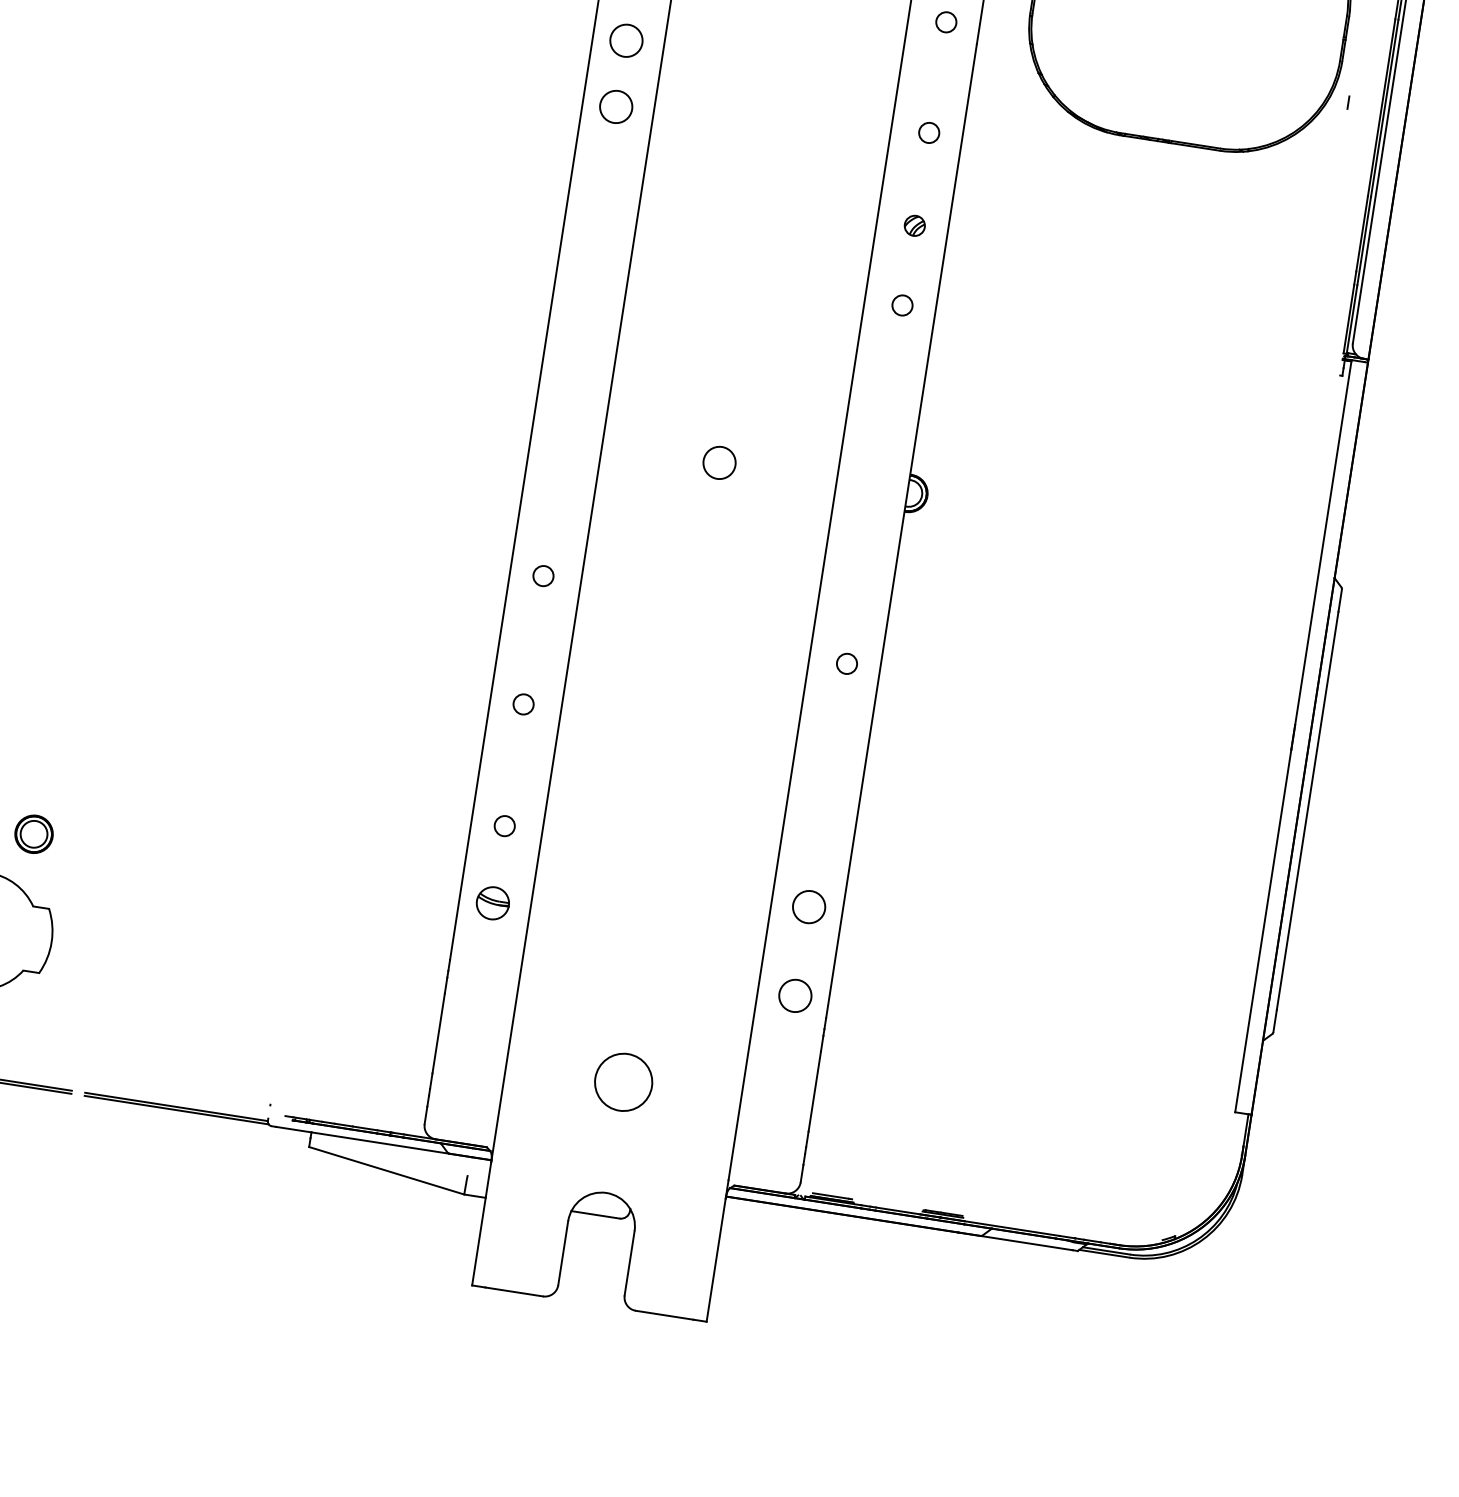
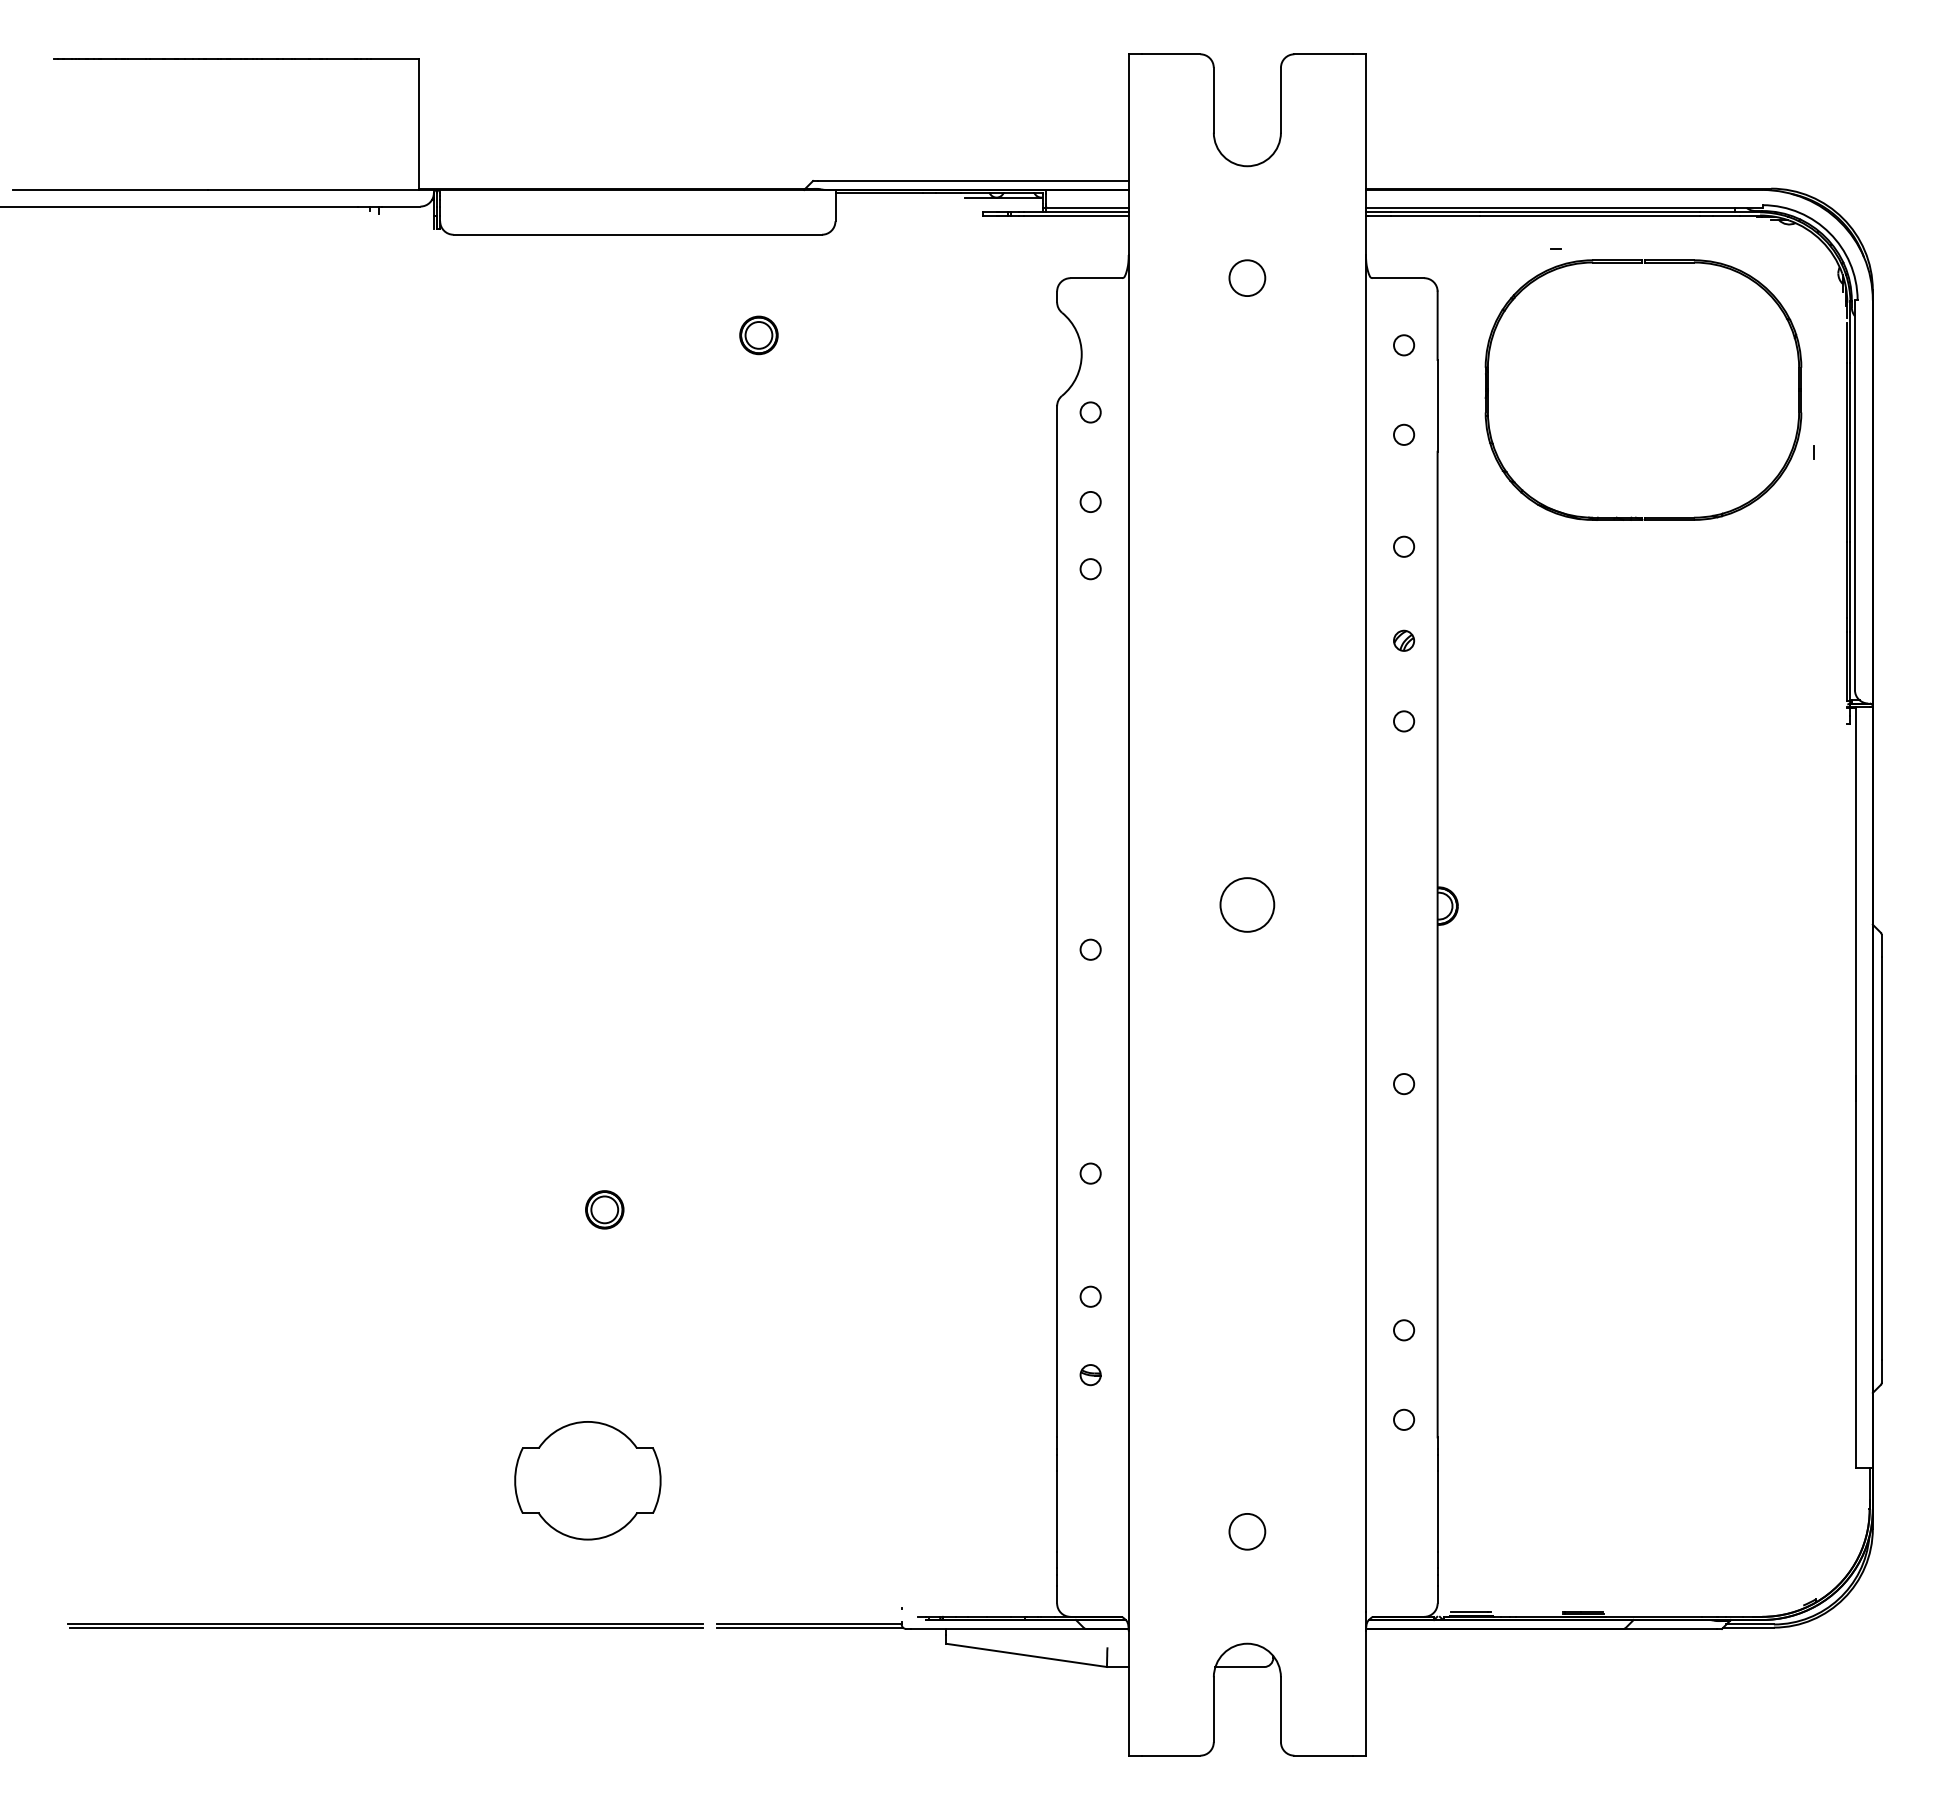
circle: (626, 40) -> (1090, 501), size x0.62
circle: (615, 107) -> (1090, 569), size x0.62
circle: (719, 462) -> (1247, 904), size x1.67
circle: (543, 575) -> (1090, 949), moved
part: (33, 833) -> (604, 1209), moved
part: (492, 903) -> (1090, 1375), size x0.62
circle: (809, 907) -> (1404, 1330), size x0.62
circle: (796, 995) -> (1404, 1419), size x0.62
circle: (623, 1082) -> (1247, 1531), size x0.62

